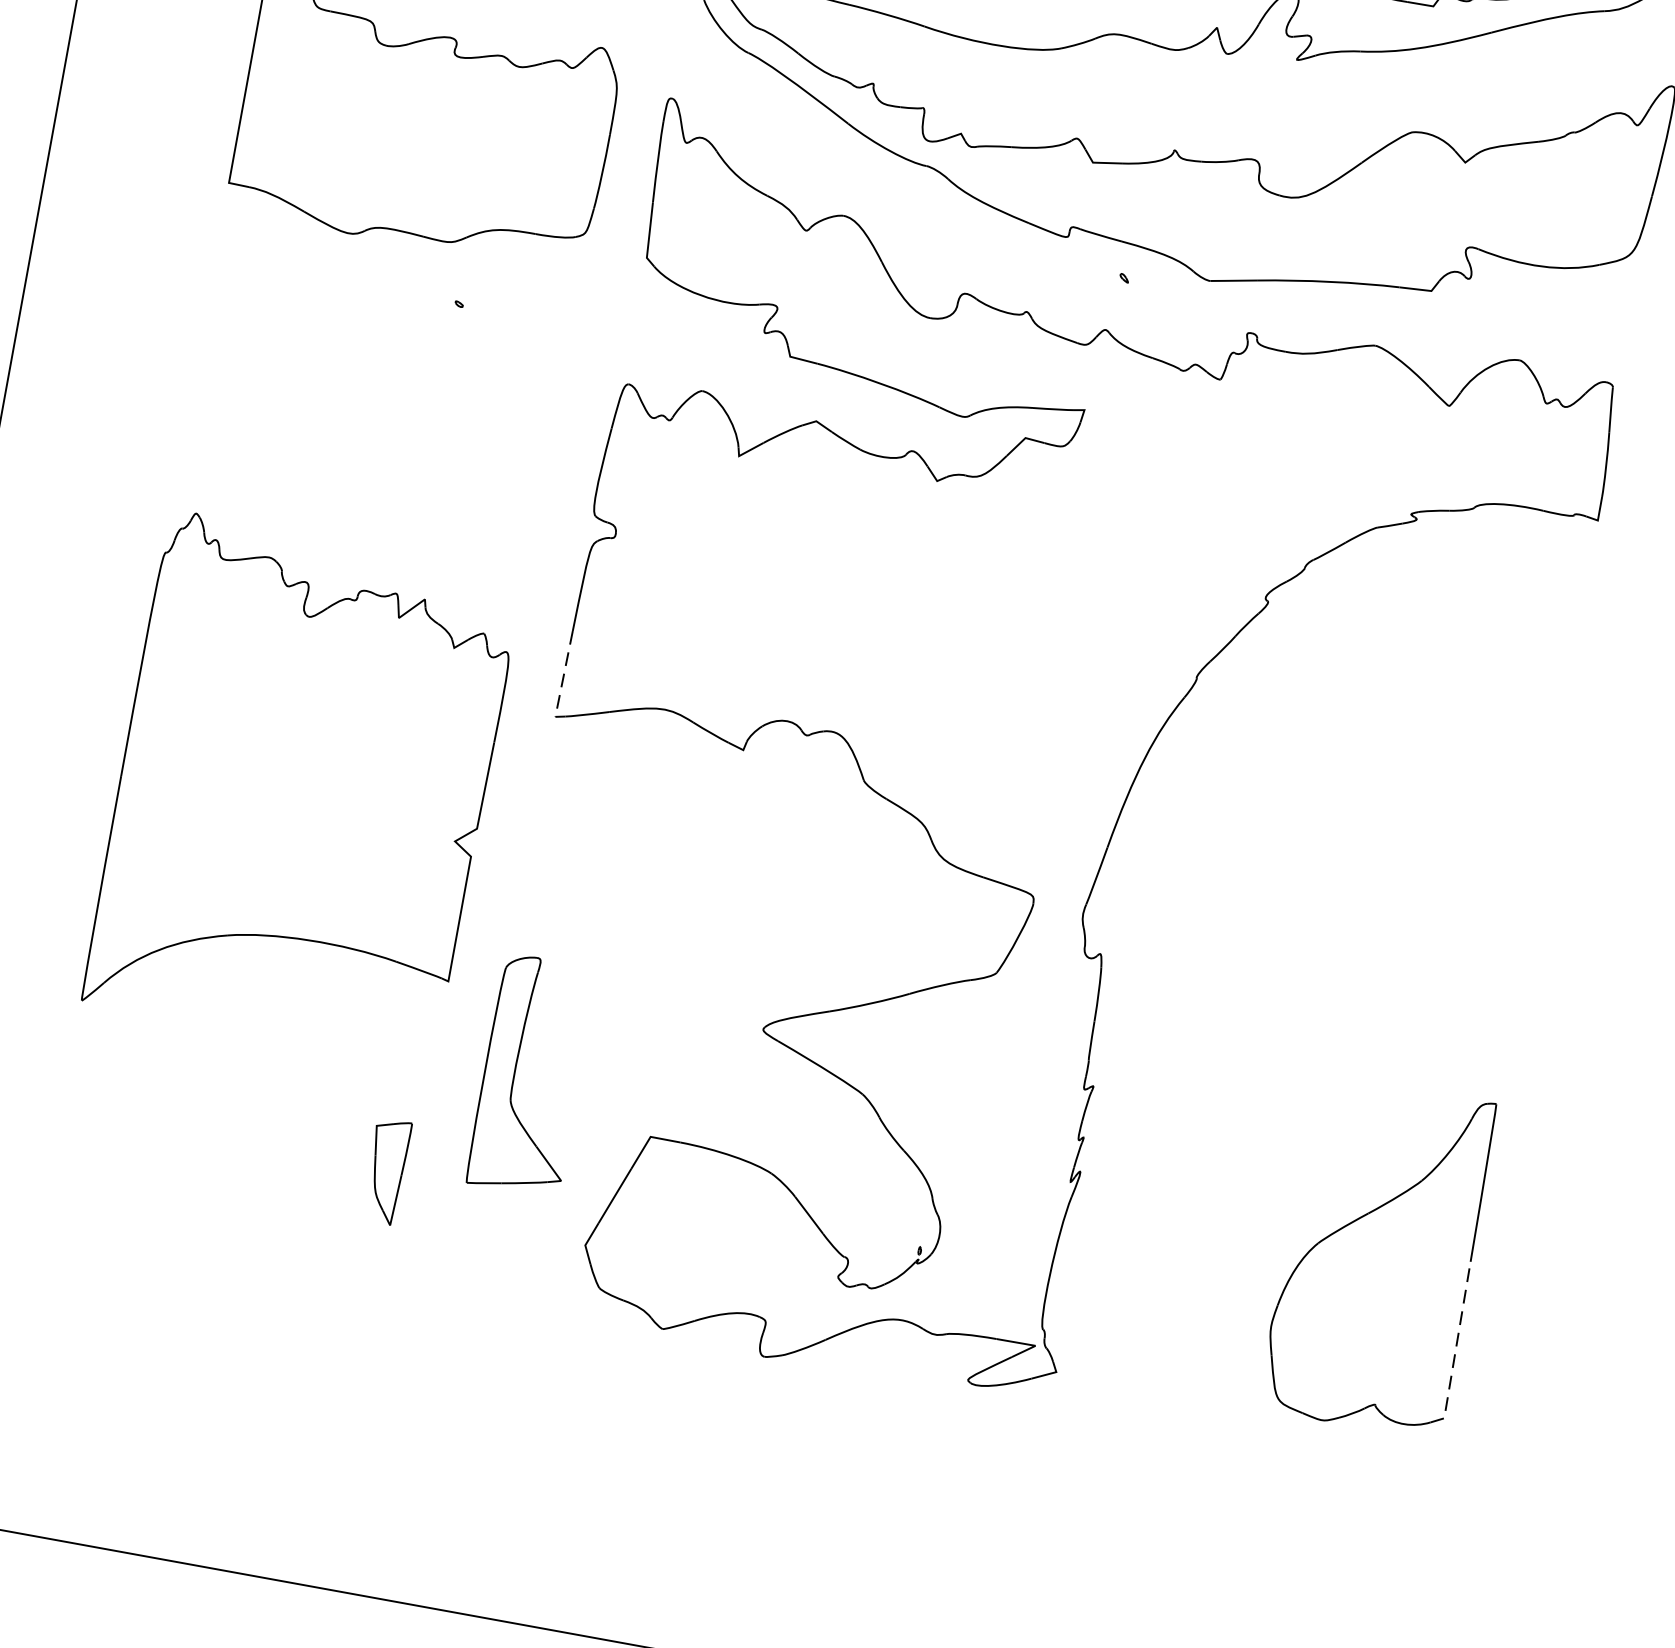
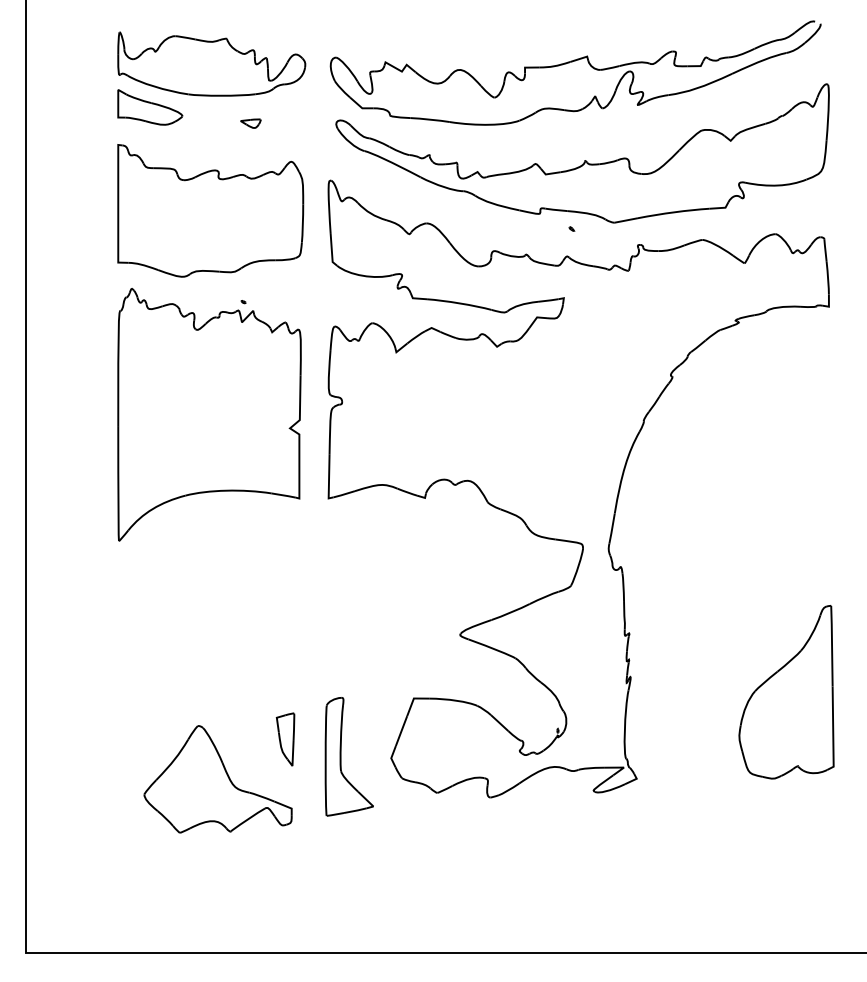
line: (563, 680) -> (329, 479), dashed -> solid
part: (303, 785) -> (209, 414), moved
part: (516, 1072) -> (341, 756), moved
part: (239, 1225) -> (217, 779), added
line: (1456, 1349) -> (833, 731), dashed -> solid

